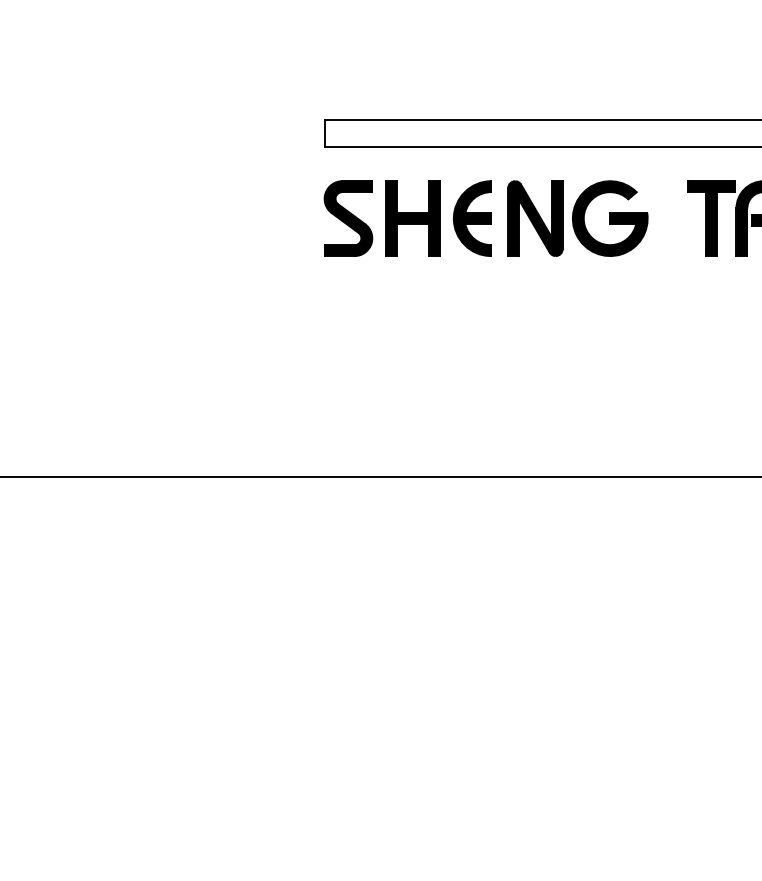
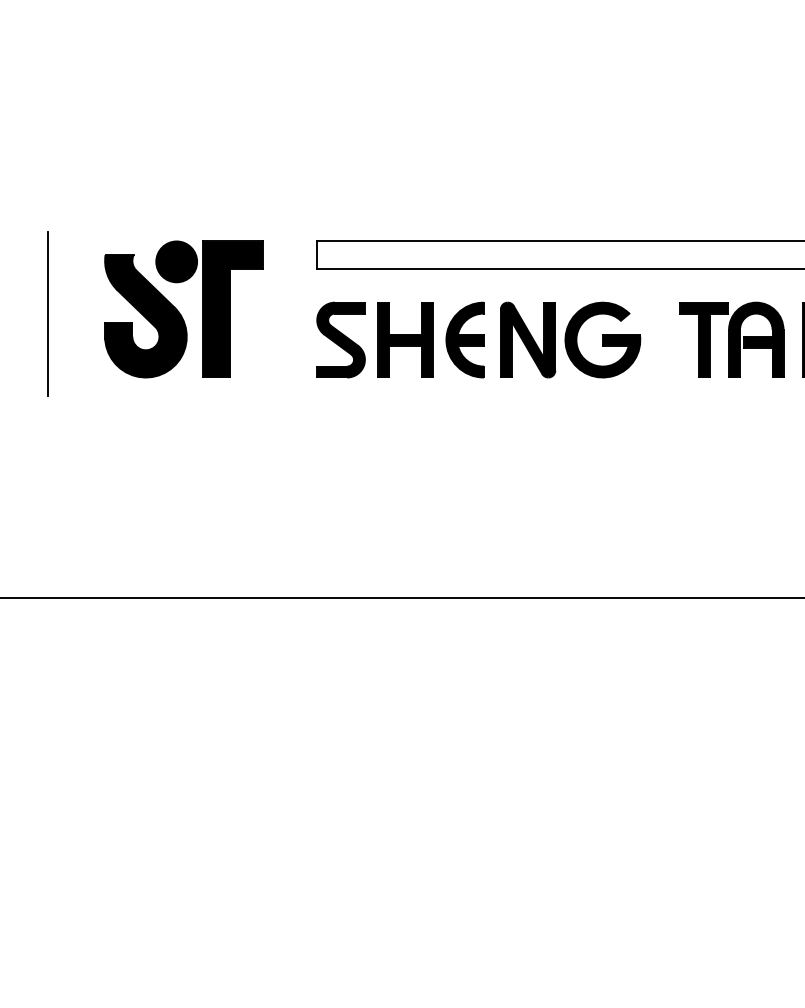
part: (190, 188) -> (183, 309), added
line: (55, 192) -> (48, 313), added

